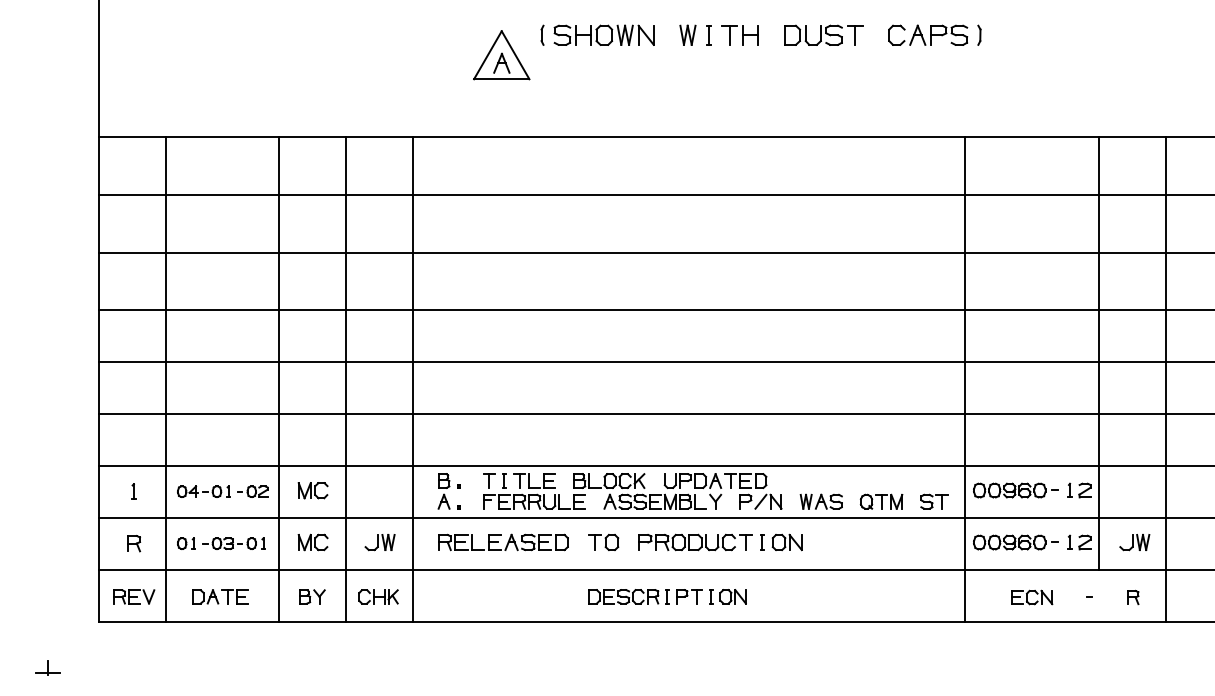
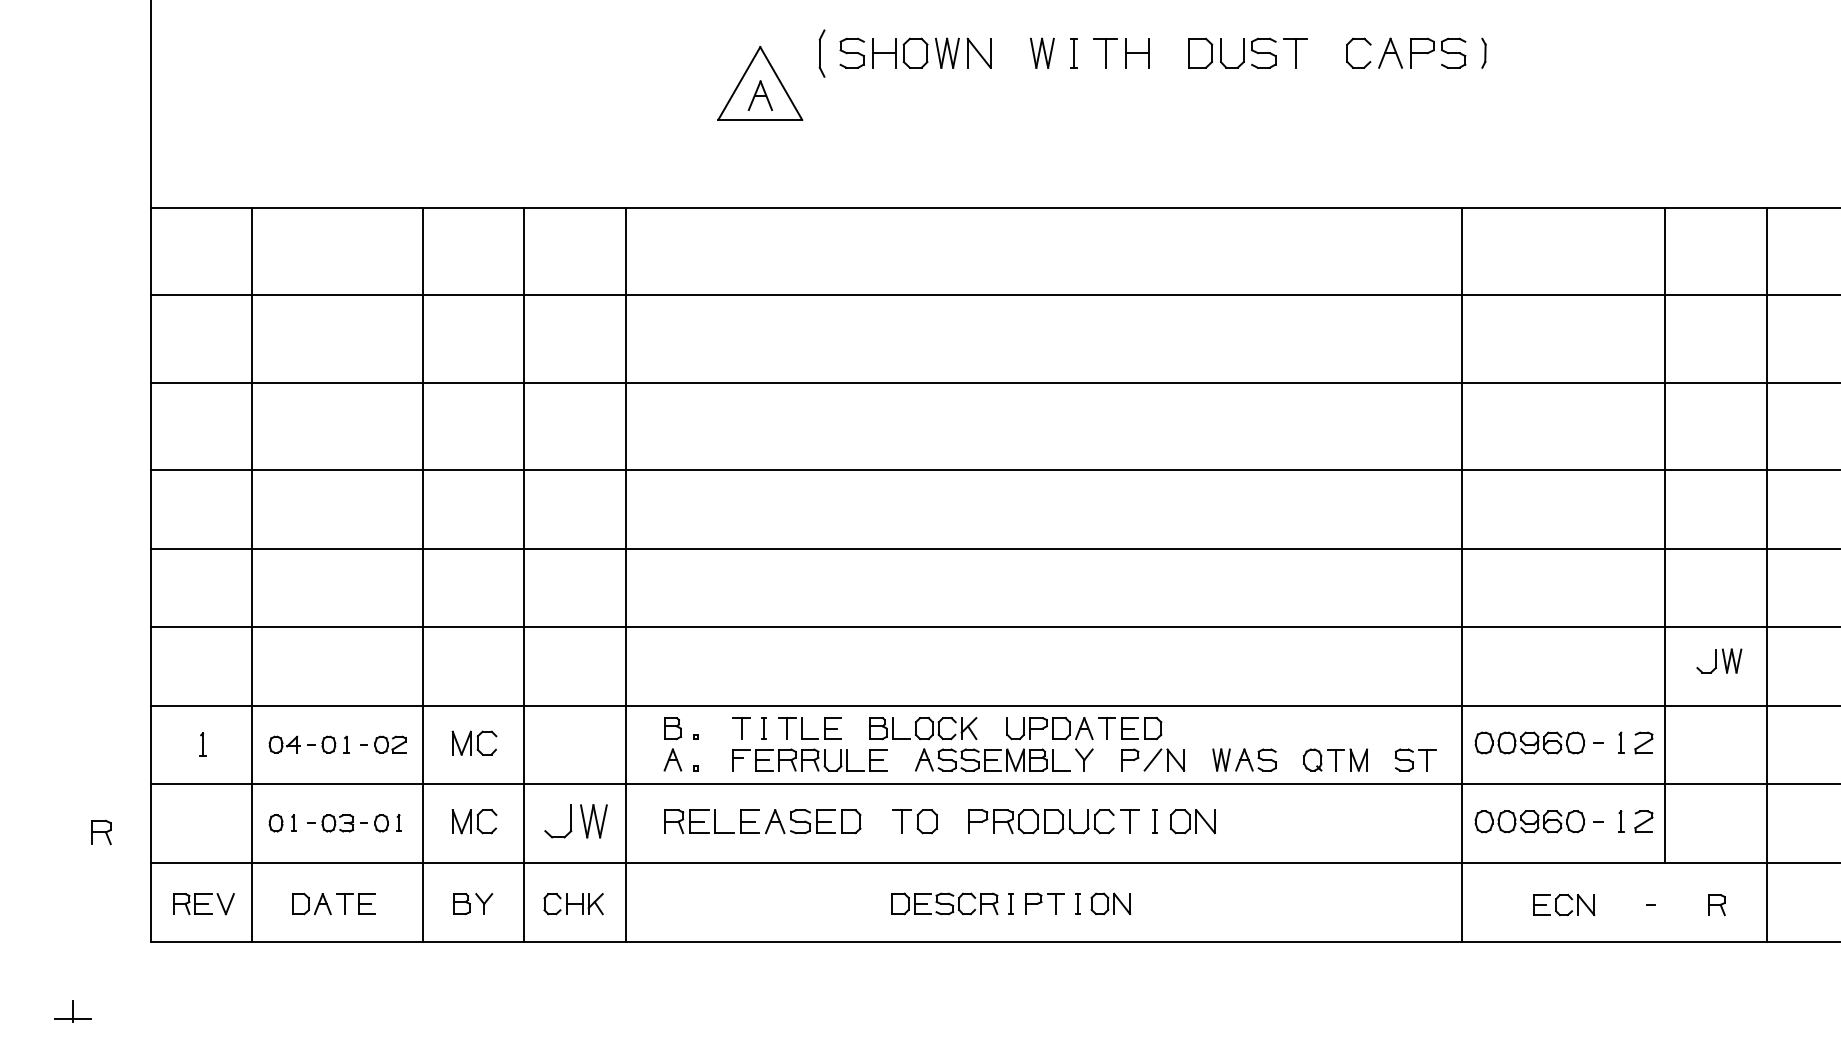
part: (542, 34) -> (822, 52), size x1.6
part: (379, 542) -> (575, 821), size x1.4
part: (1134, 542) -> (1718, 661), moved
part: (134, 543) -> (102, 832), moved

